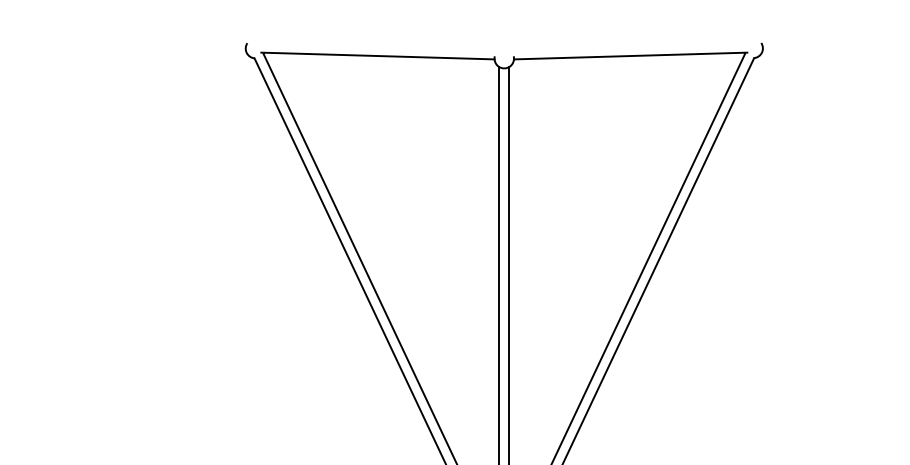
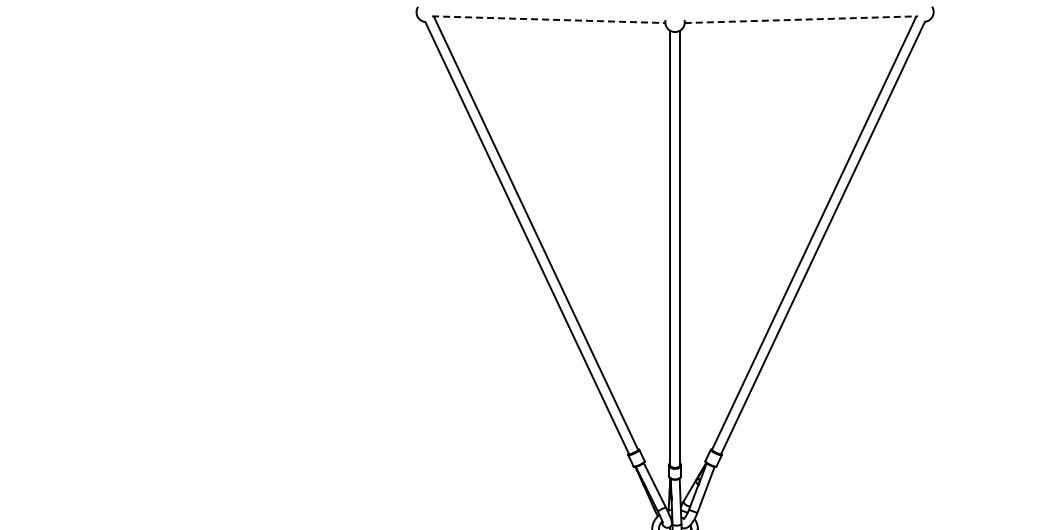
line: (377, 55) -> (548, 19), solid -> dashed
line: (630, 55) -> (801, 19), solid -> dashed

